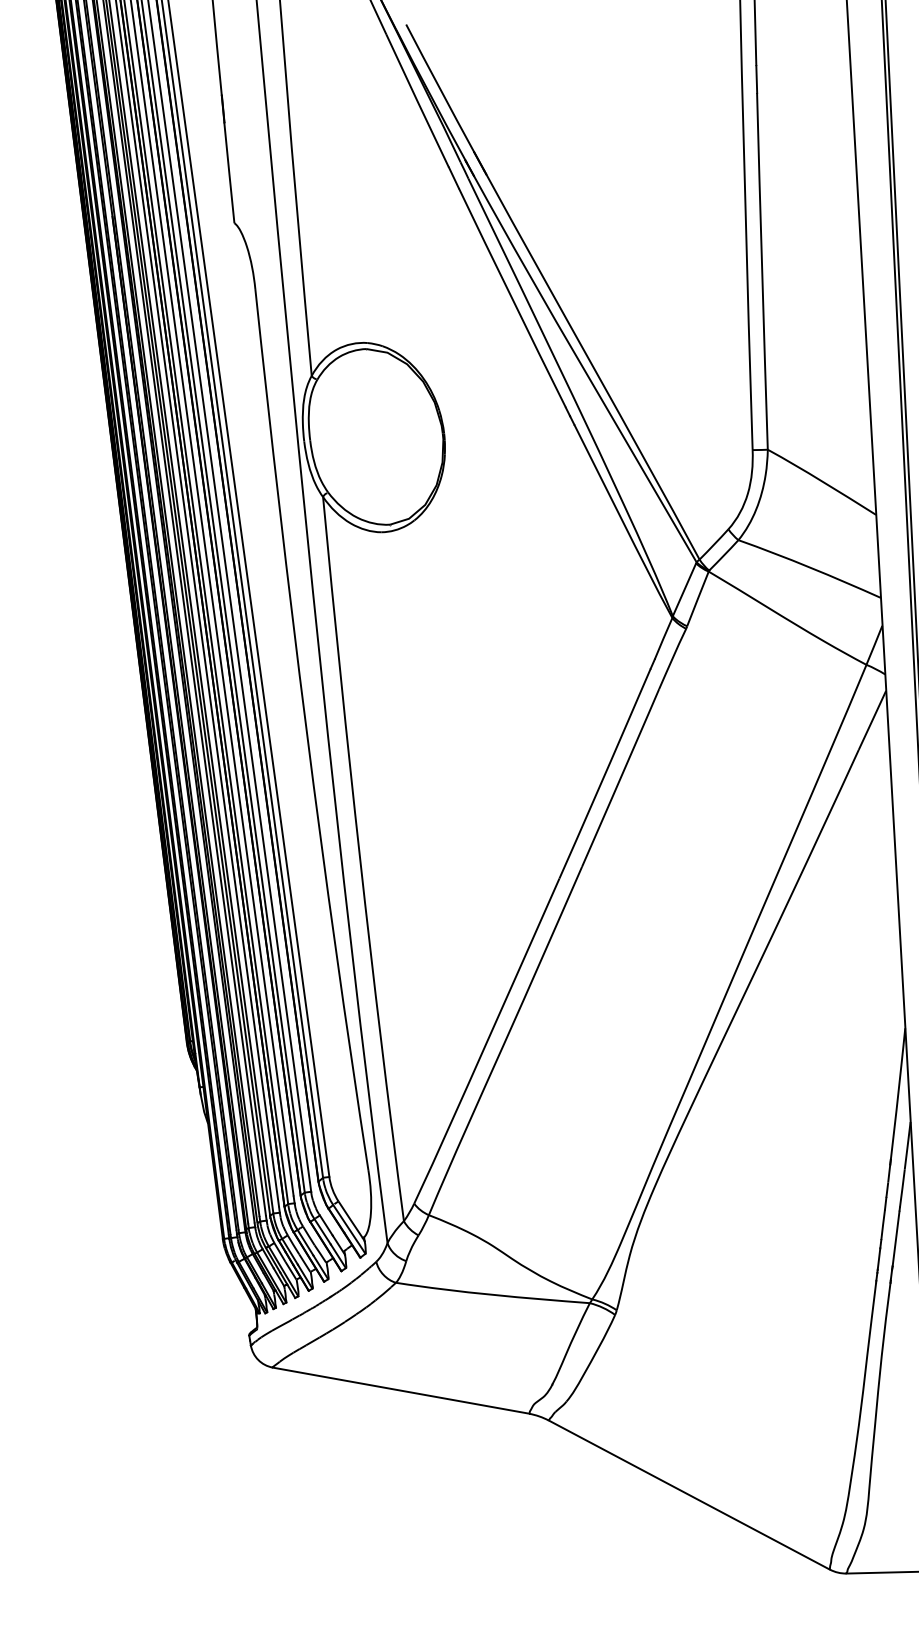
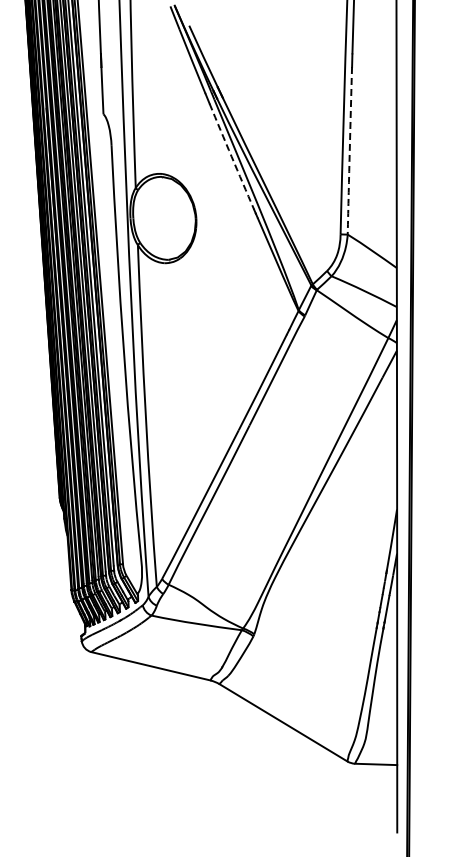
arc: (761, 270) -> (349, 150), solid -> dashed
arc: (511, 297) -> (231, 156), solid -> dashed

